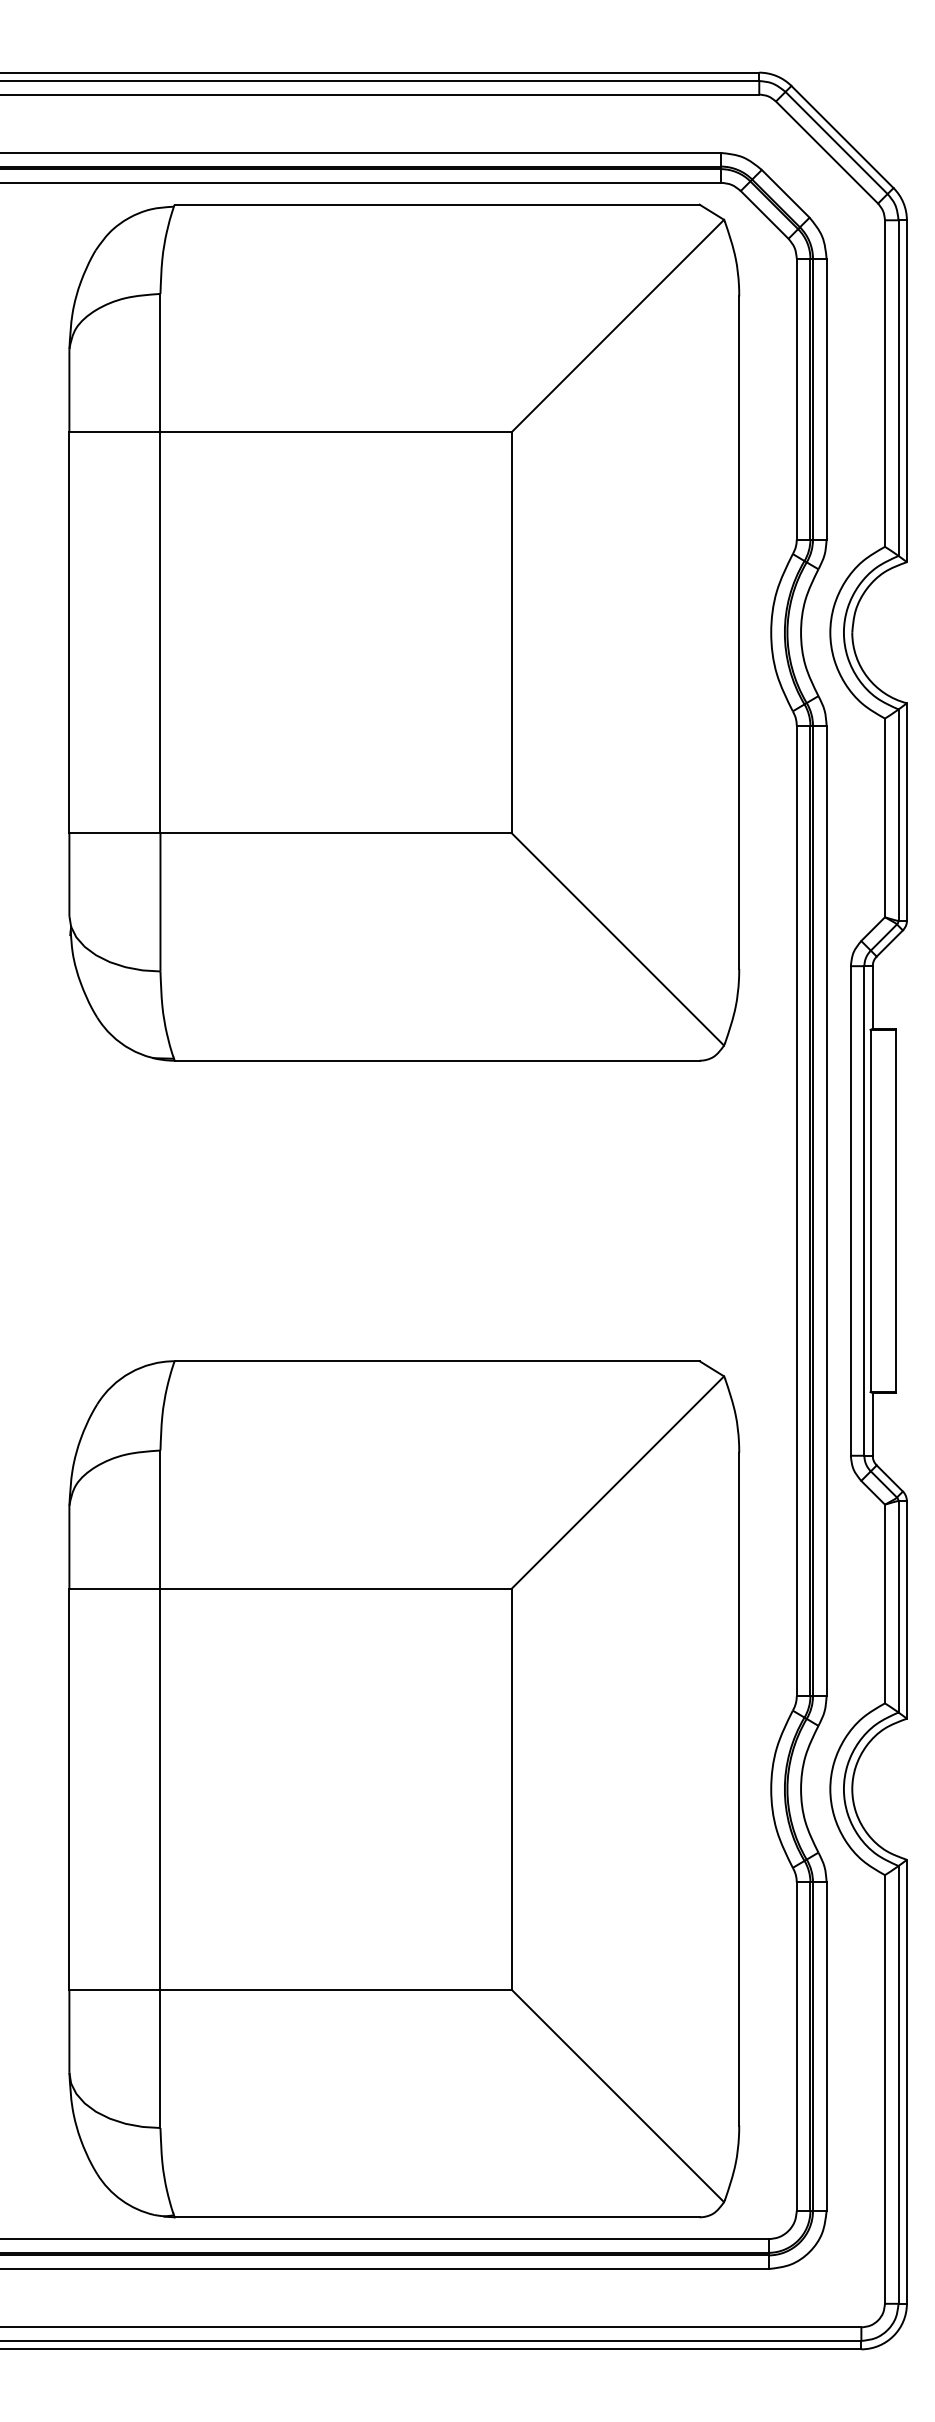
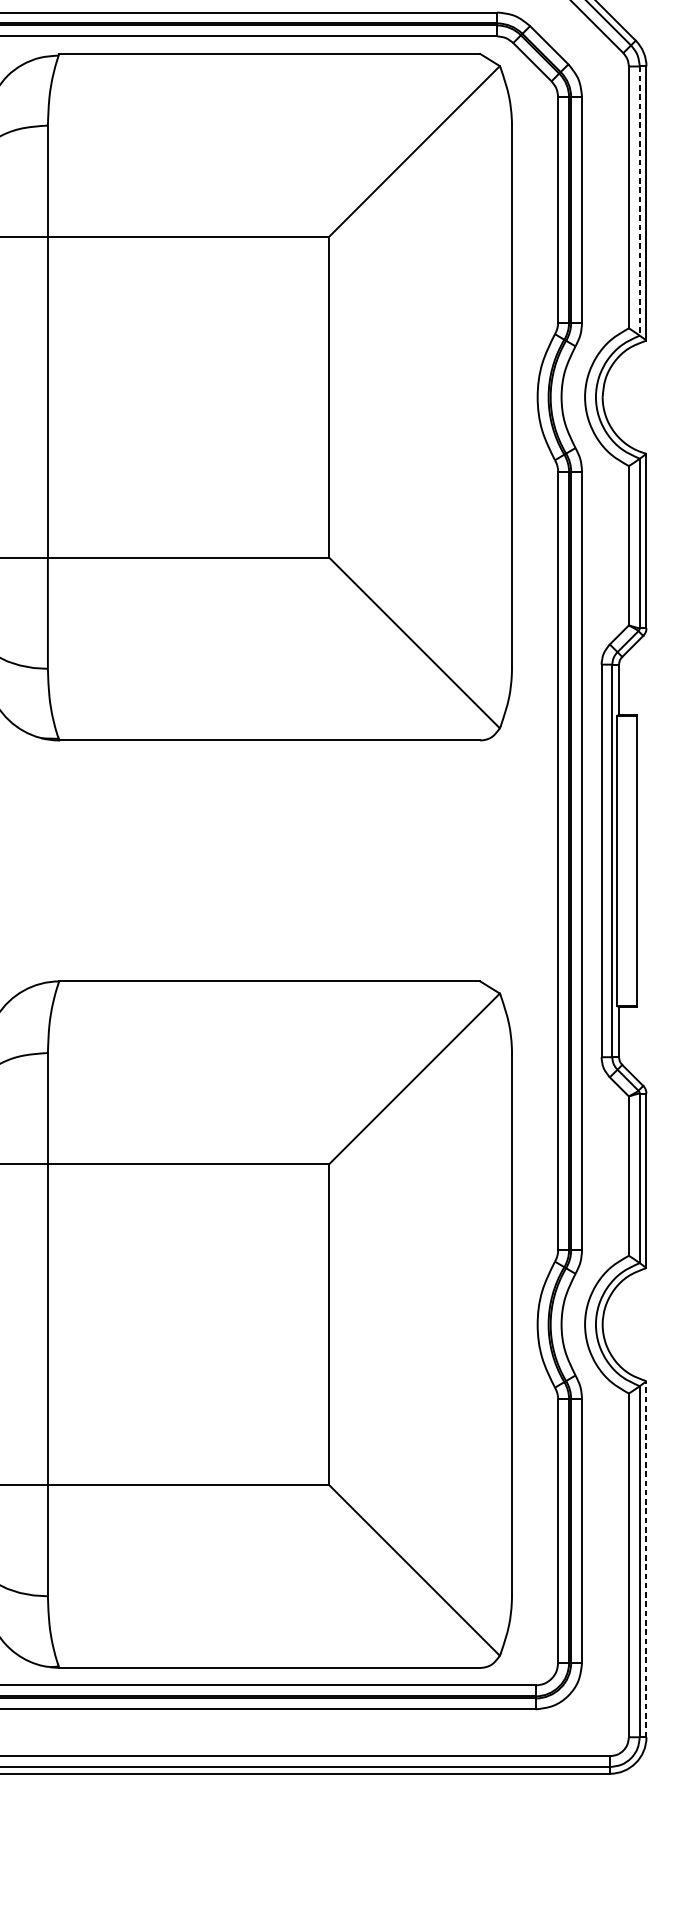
line: (898, 388) -> (639, 201), solid -> dashed
line: (906, 2081) -> (646, 1559), solid -> dashed

